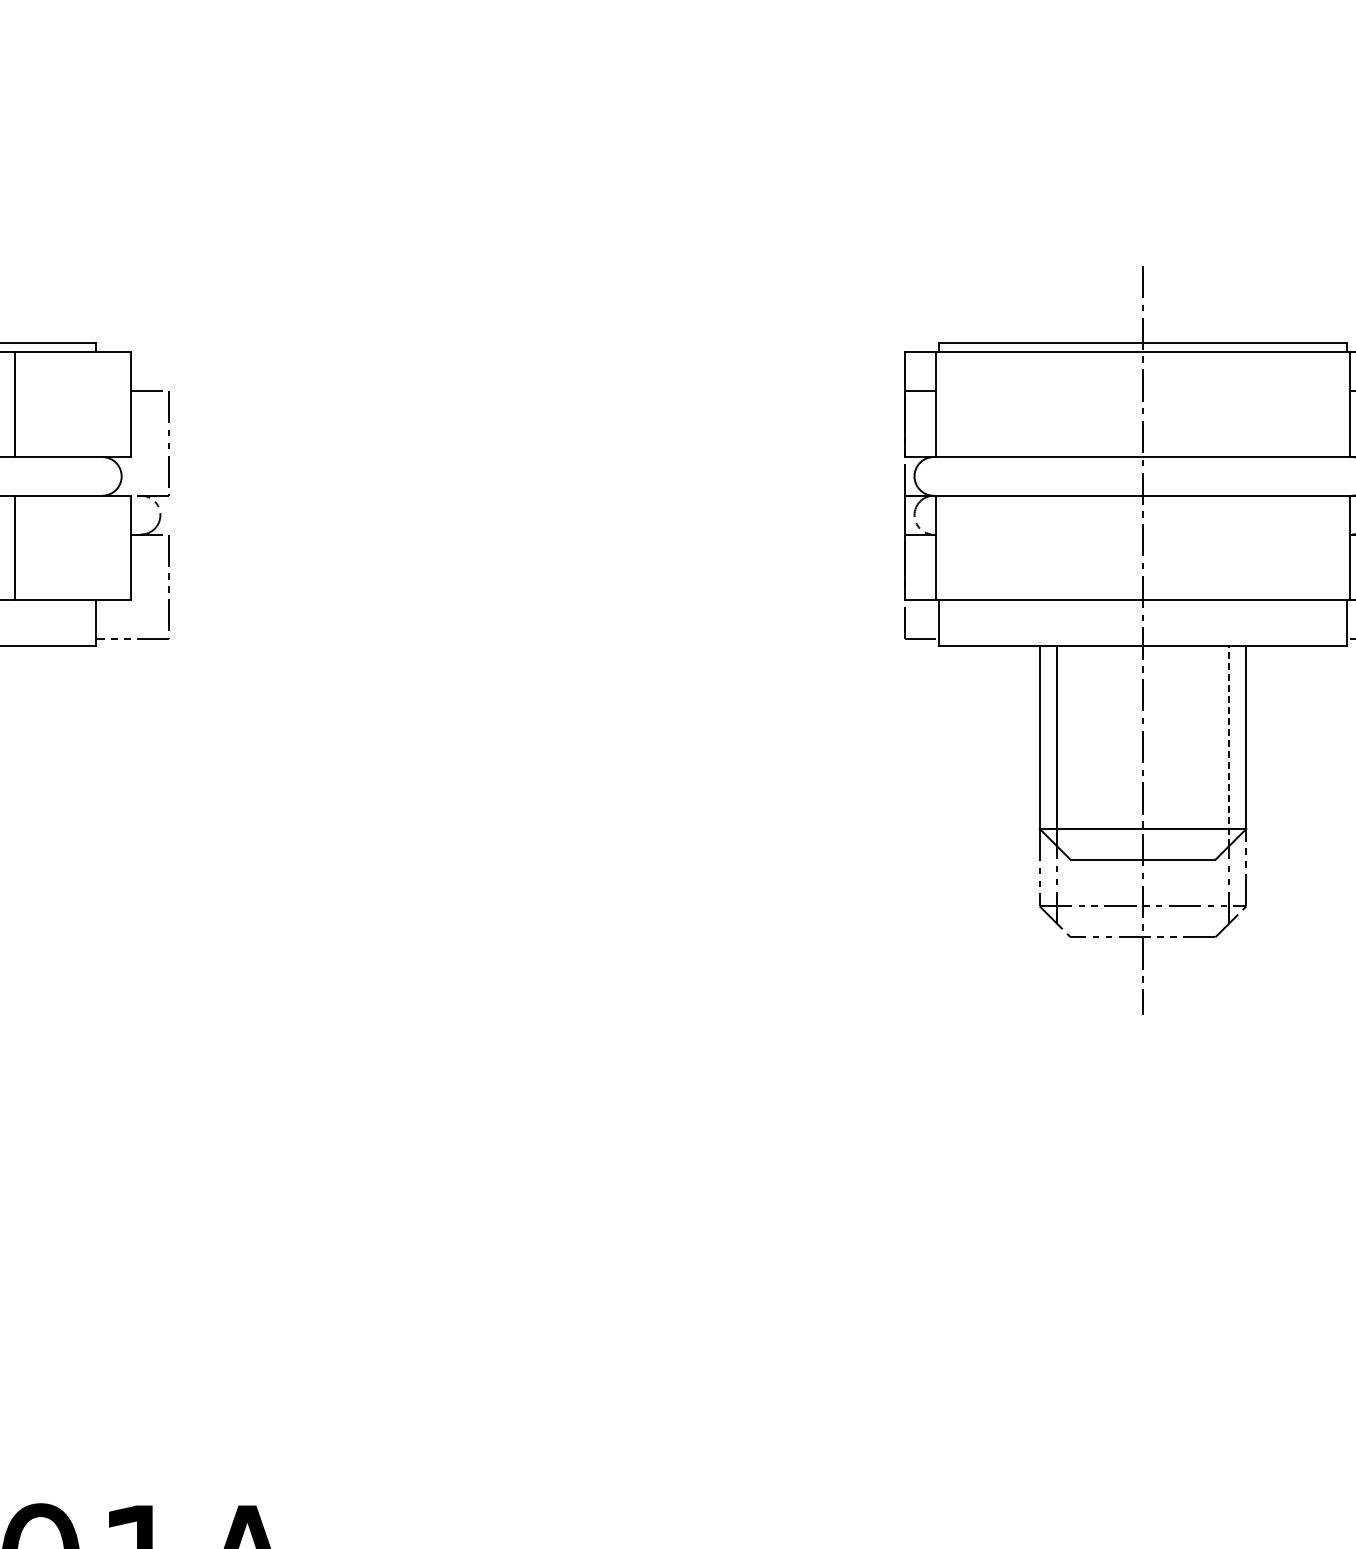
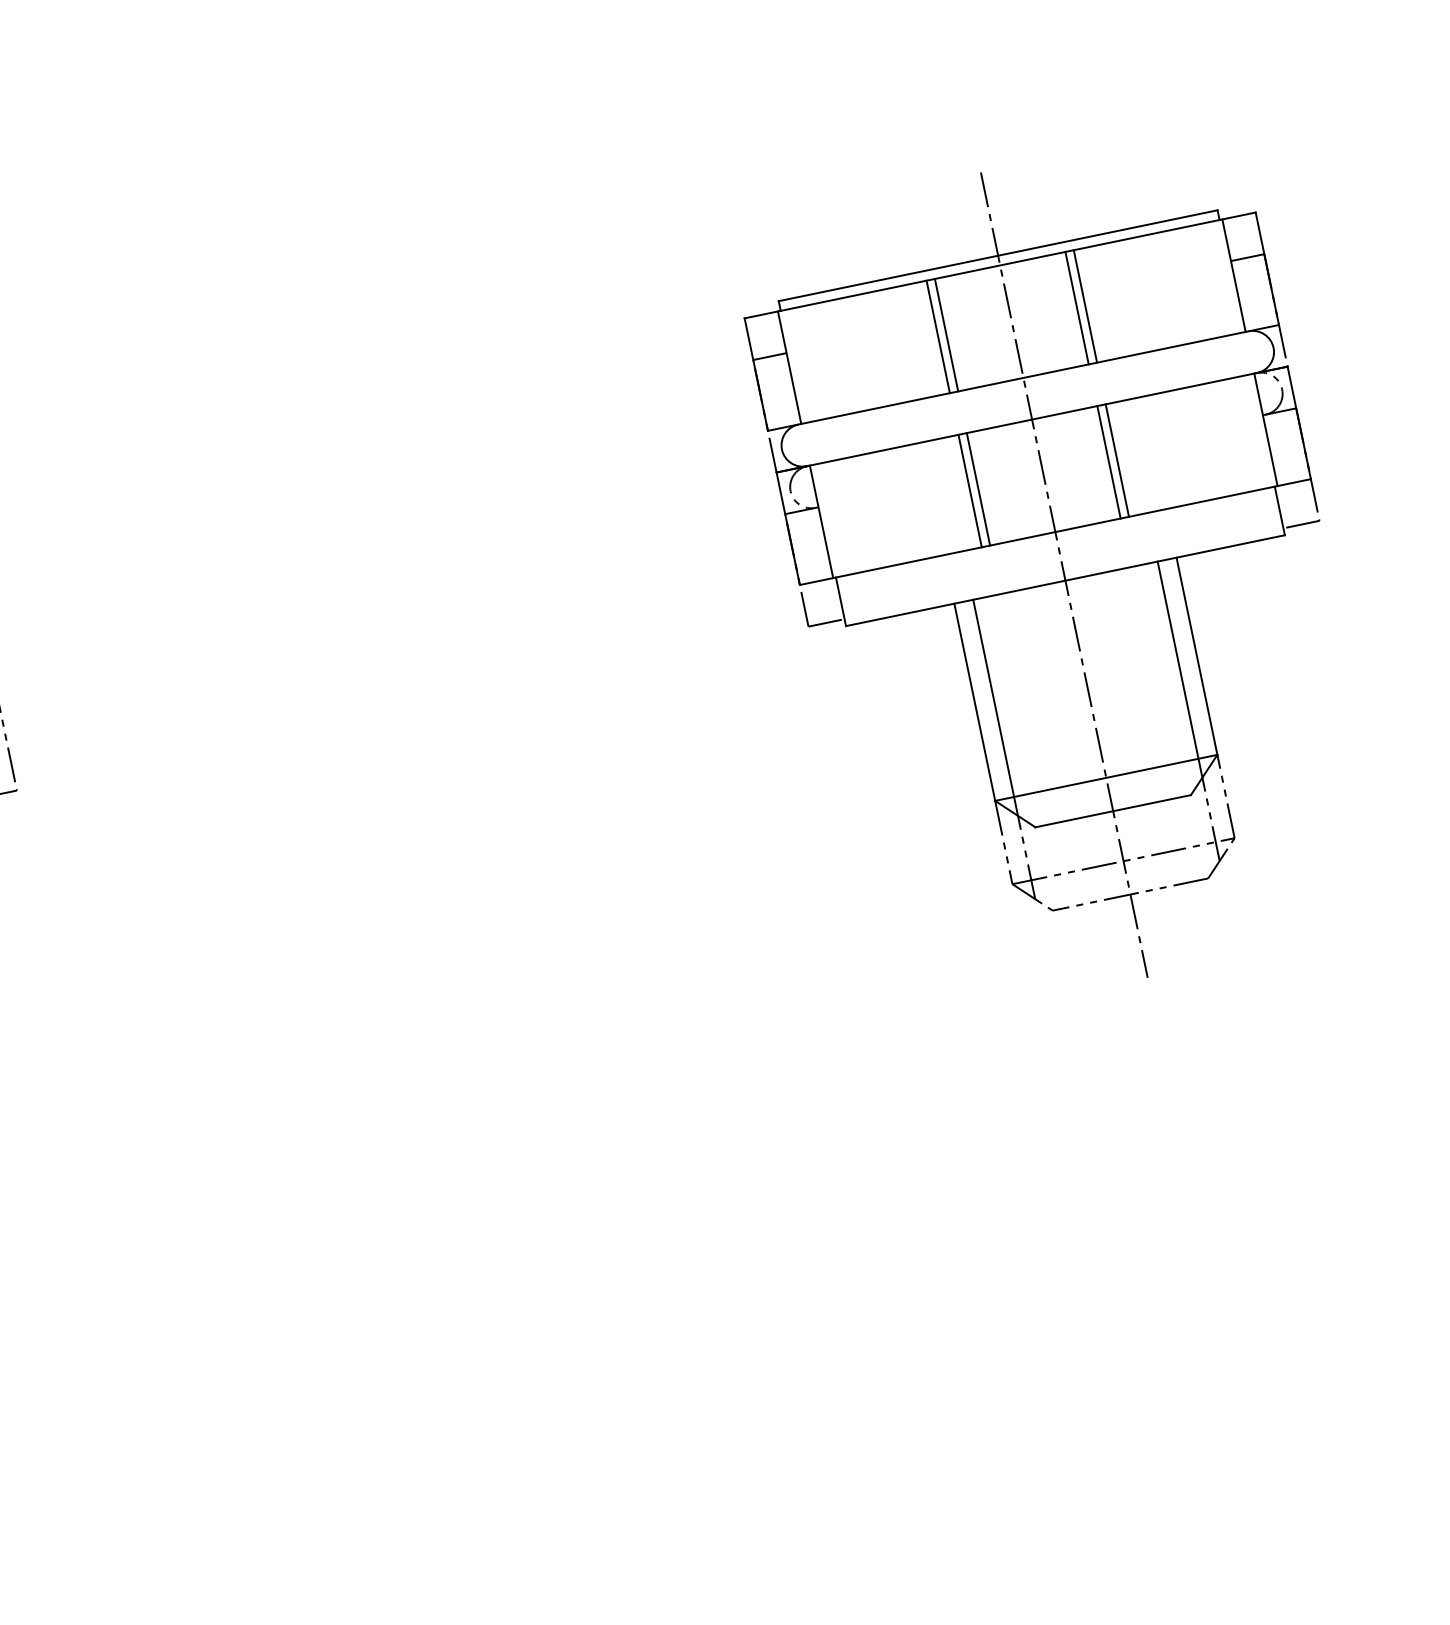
line: (1074, 404) -> (938, 336), added
line: (1082, 404) -> (946, 334), added
line: (1203, 404) -> (1076, 307), added
line: (1211, 404) -> (1085, 306), added
line: (1074, 547) -> (969, 490), added
line: (1082, 547) -> (978, 488), added
line: (1203, 547) -> (1108, 461), added
line: (1211, 547) -> (1117, 459), added
line: (1228, 745) -> (1179, 669), dashed -> solid

